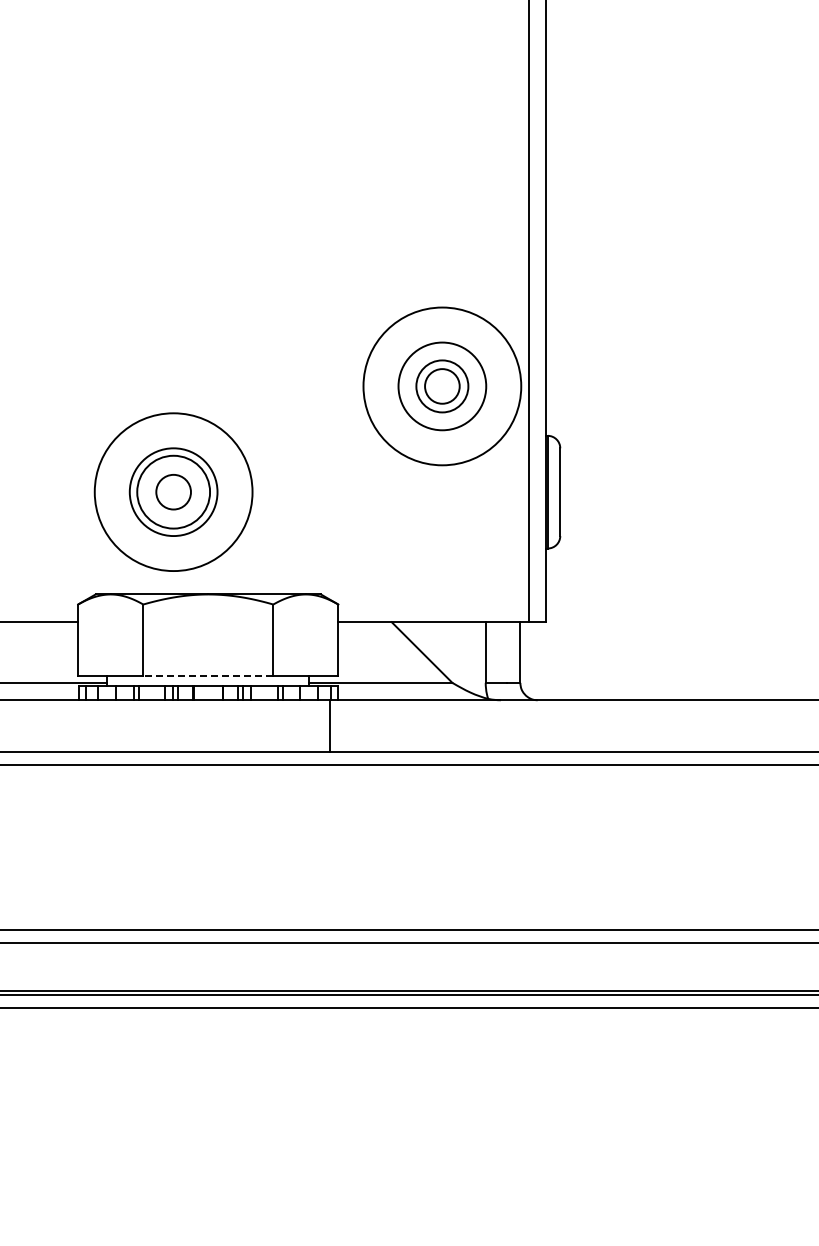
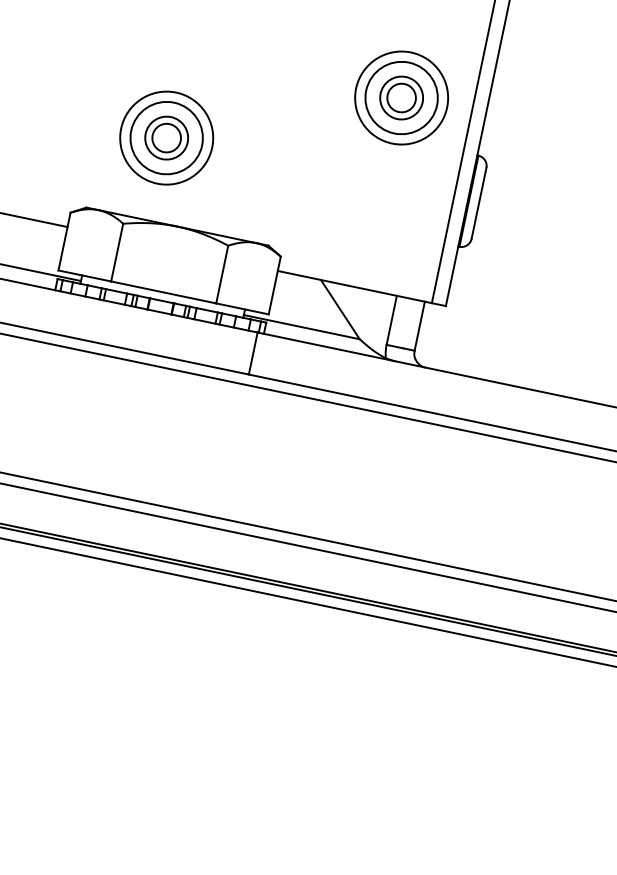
circle: (442, 386) -> (401, 98), size x0.71
circle: (173, 491) -> (166, 137), size x0.71
circle: (173, 492) -> (166, 138), size x0.71
line: (207, 675) -> (163, 291), dashed -> solid

